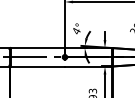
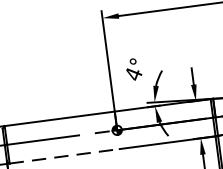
line: (38, 66) -> (66, 156), solid -> dashed

